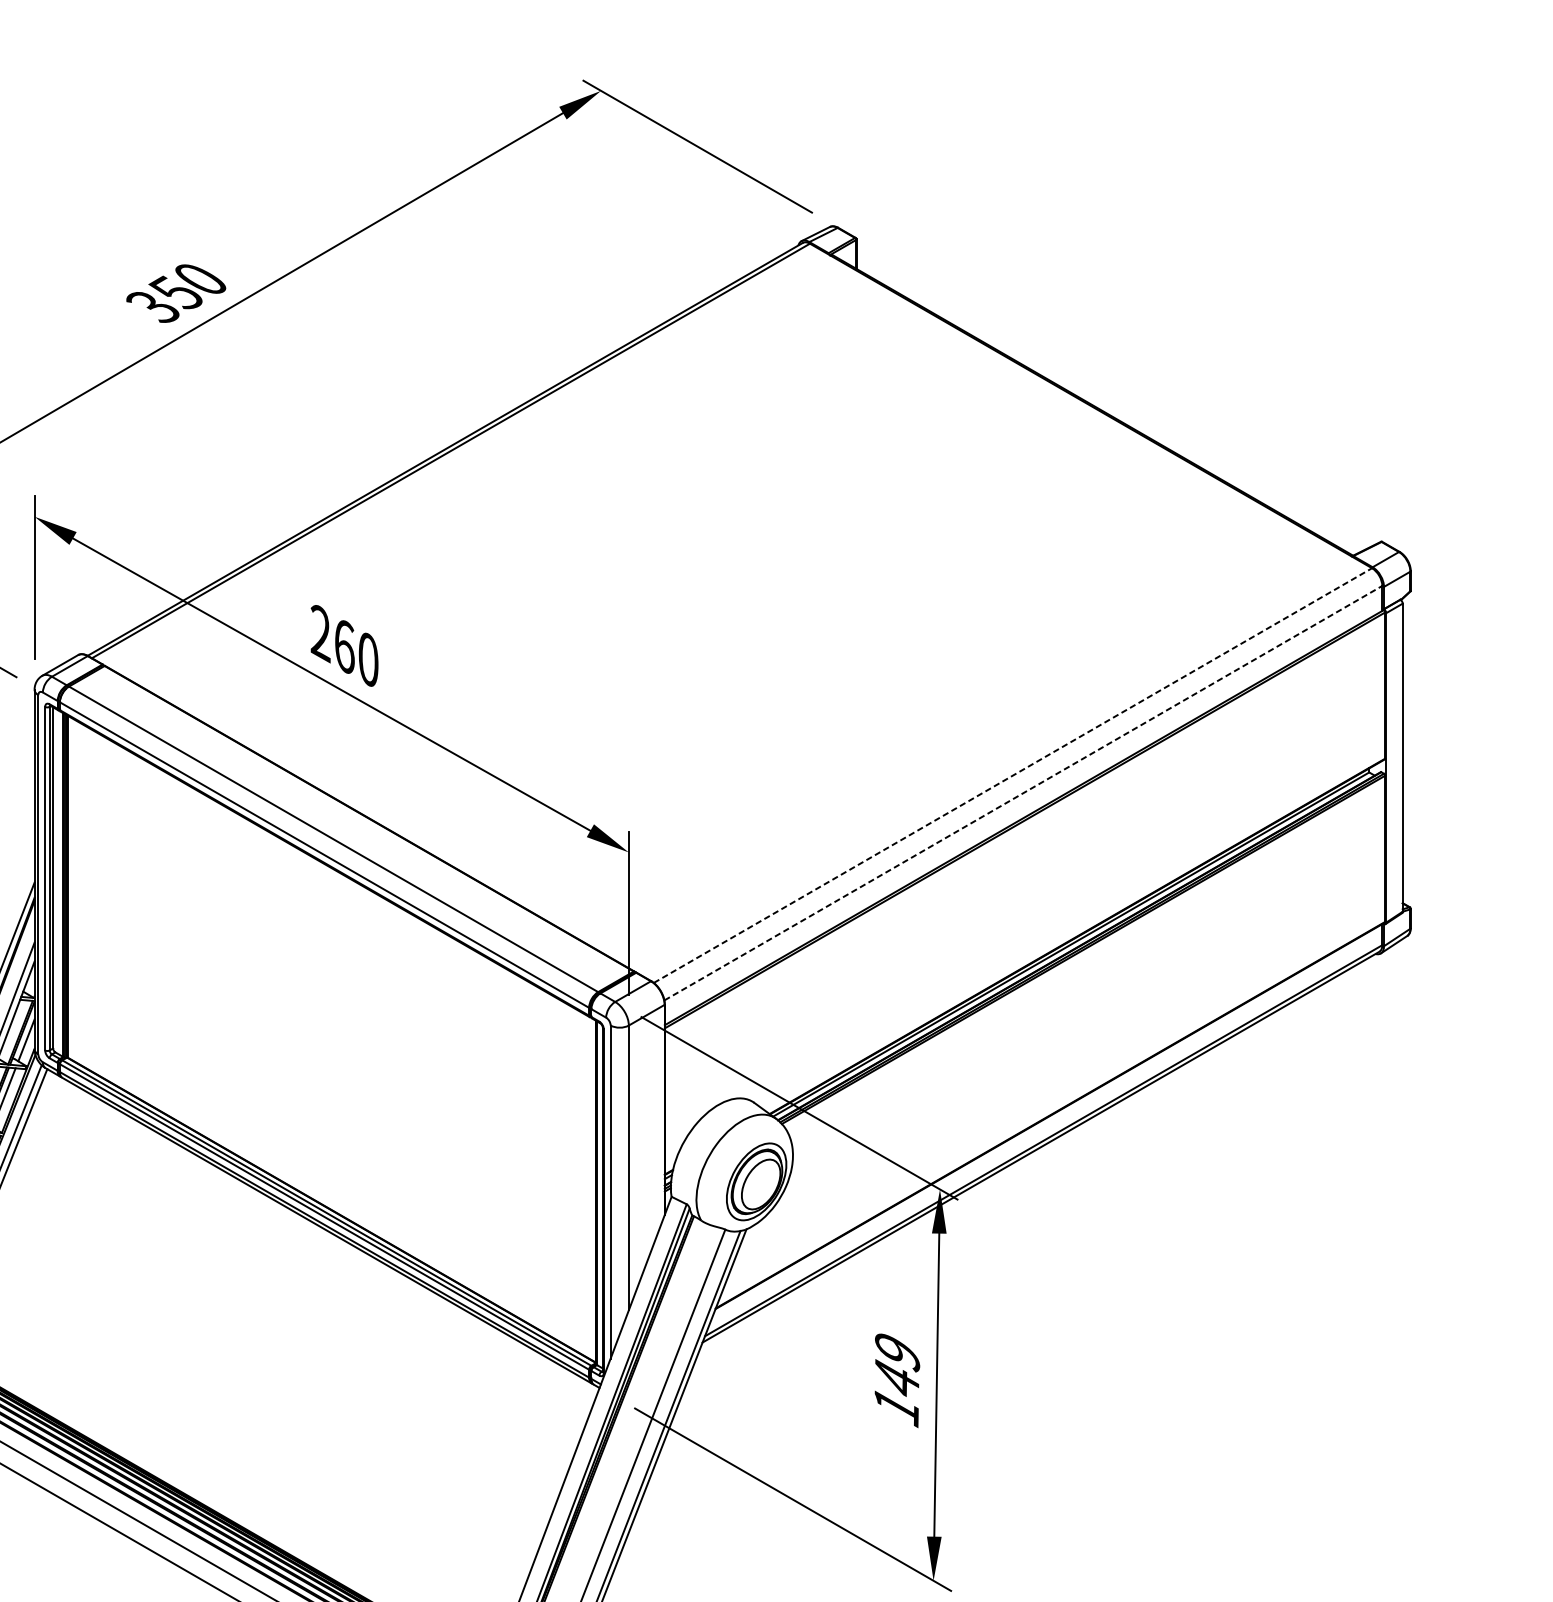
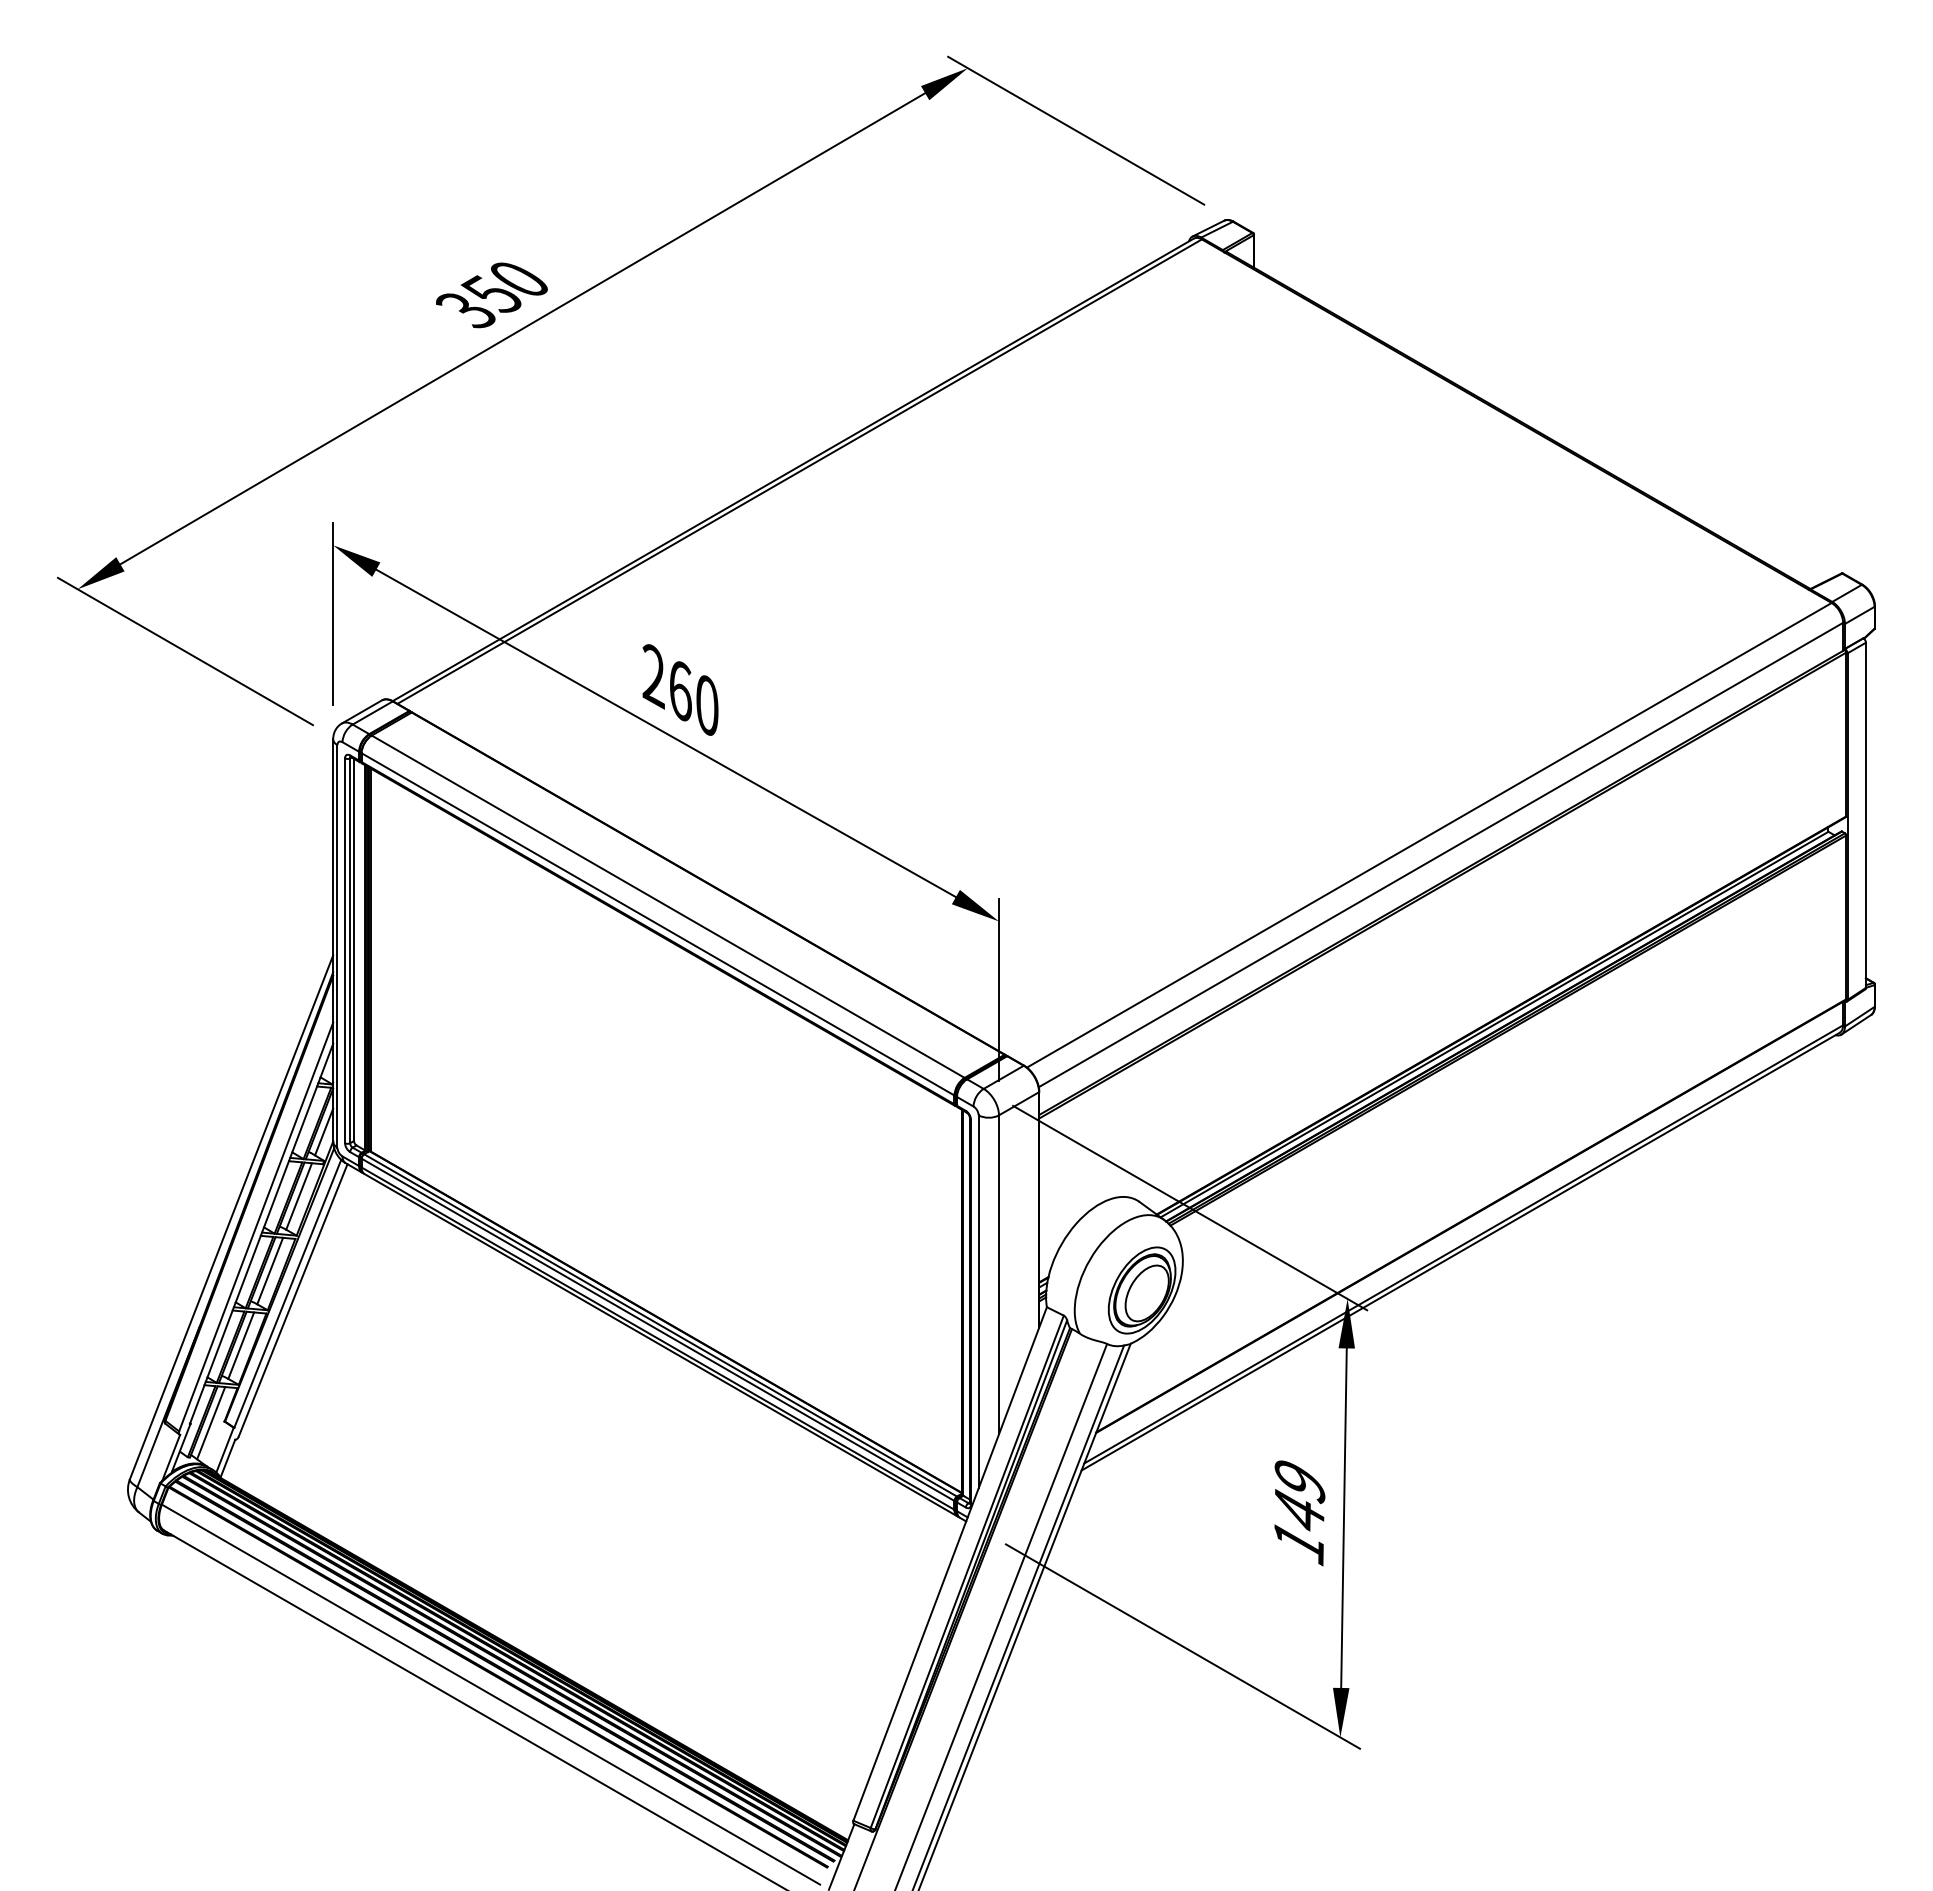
line: (1013, 775) -> (1429, 835), dashed -> solid
line: (1023, 792) -> (1441, 854), dashed -> solid

